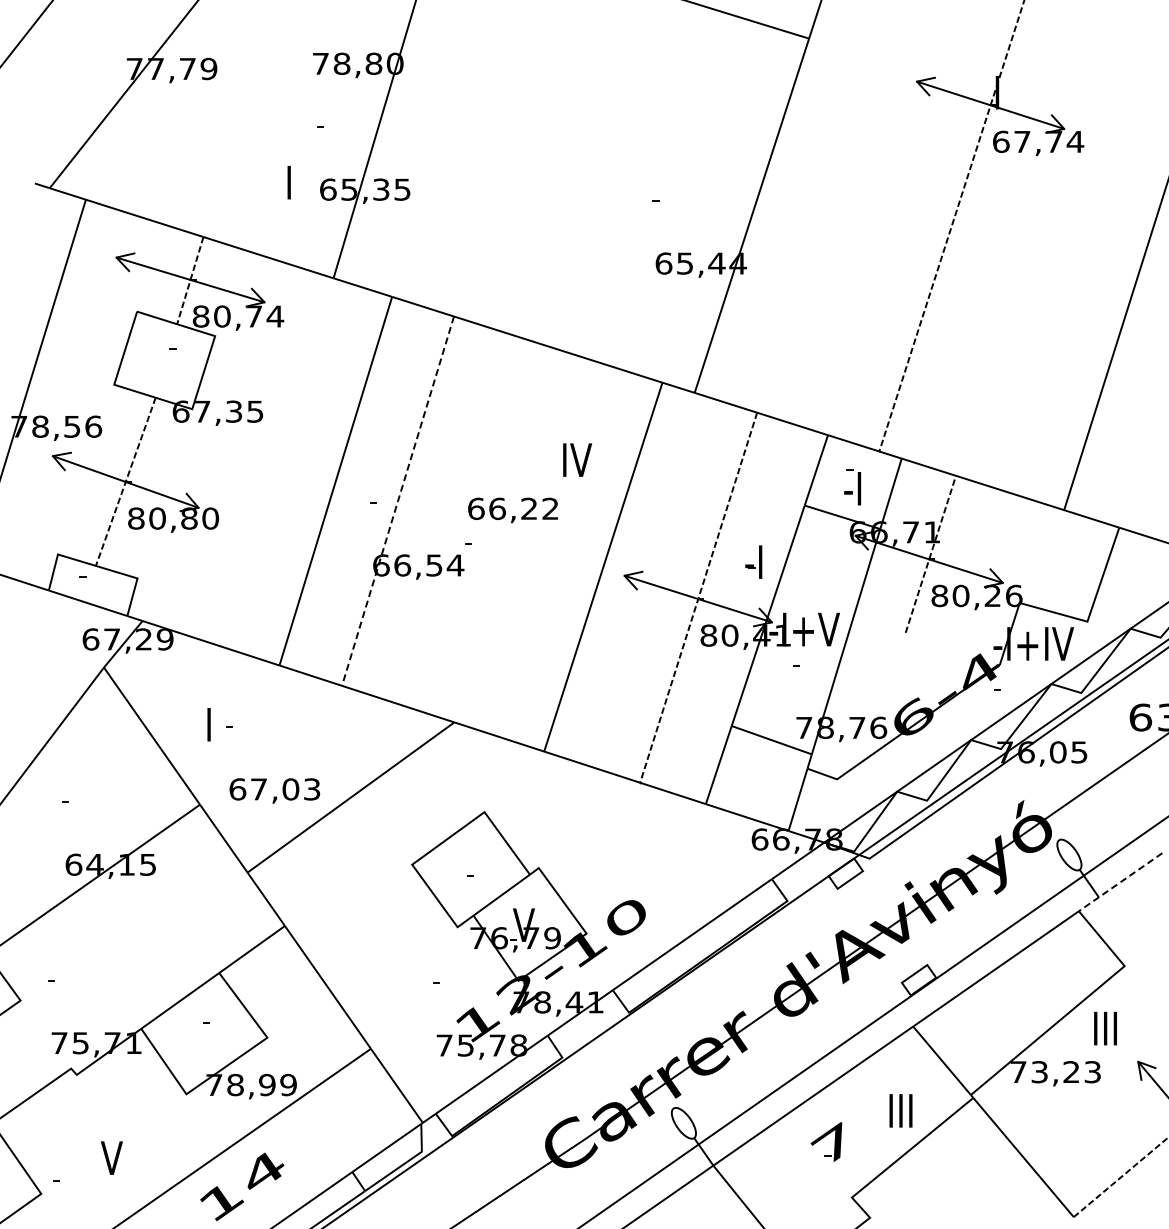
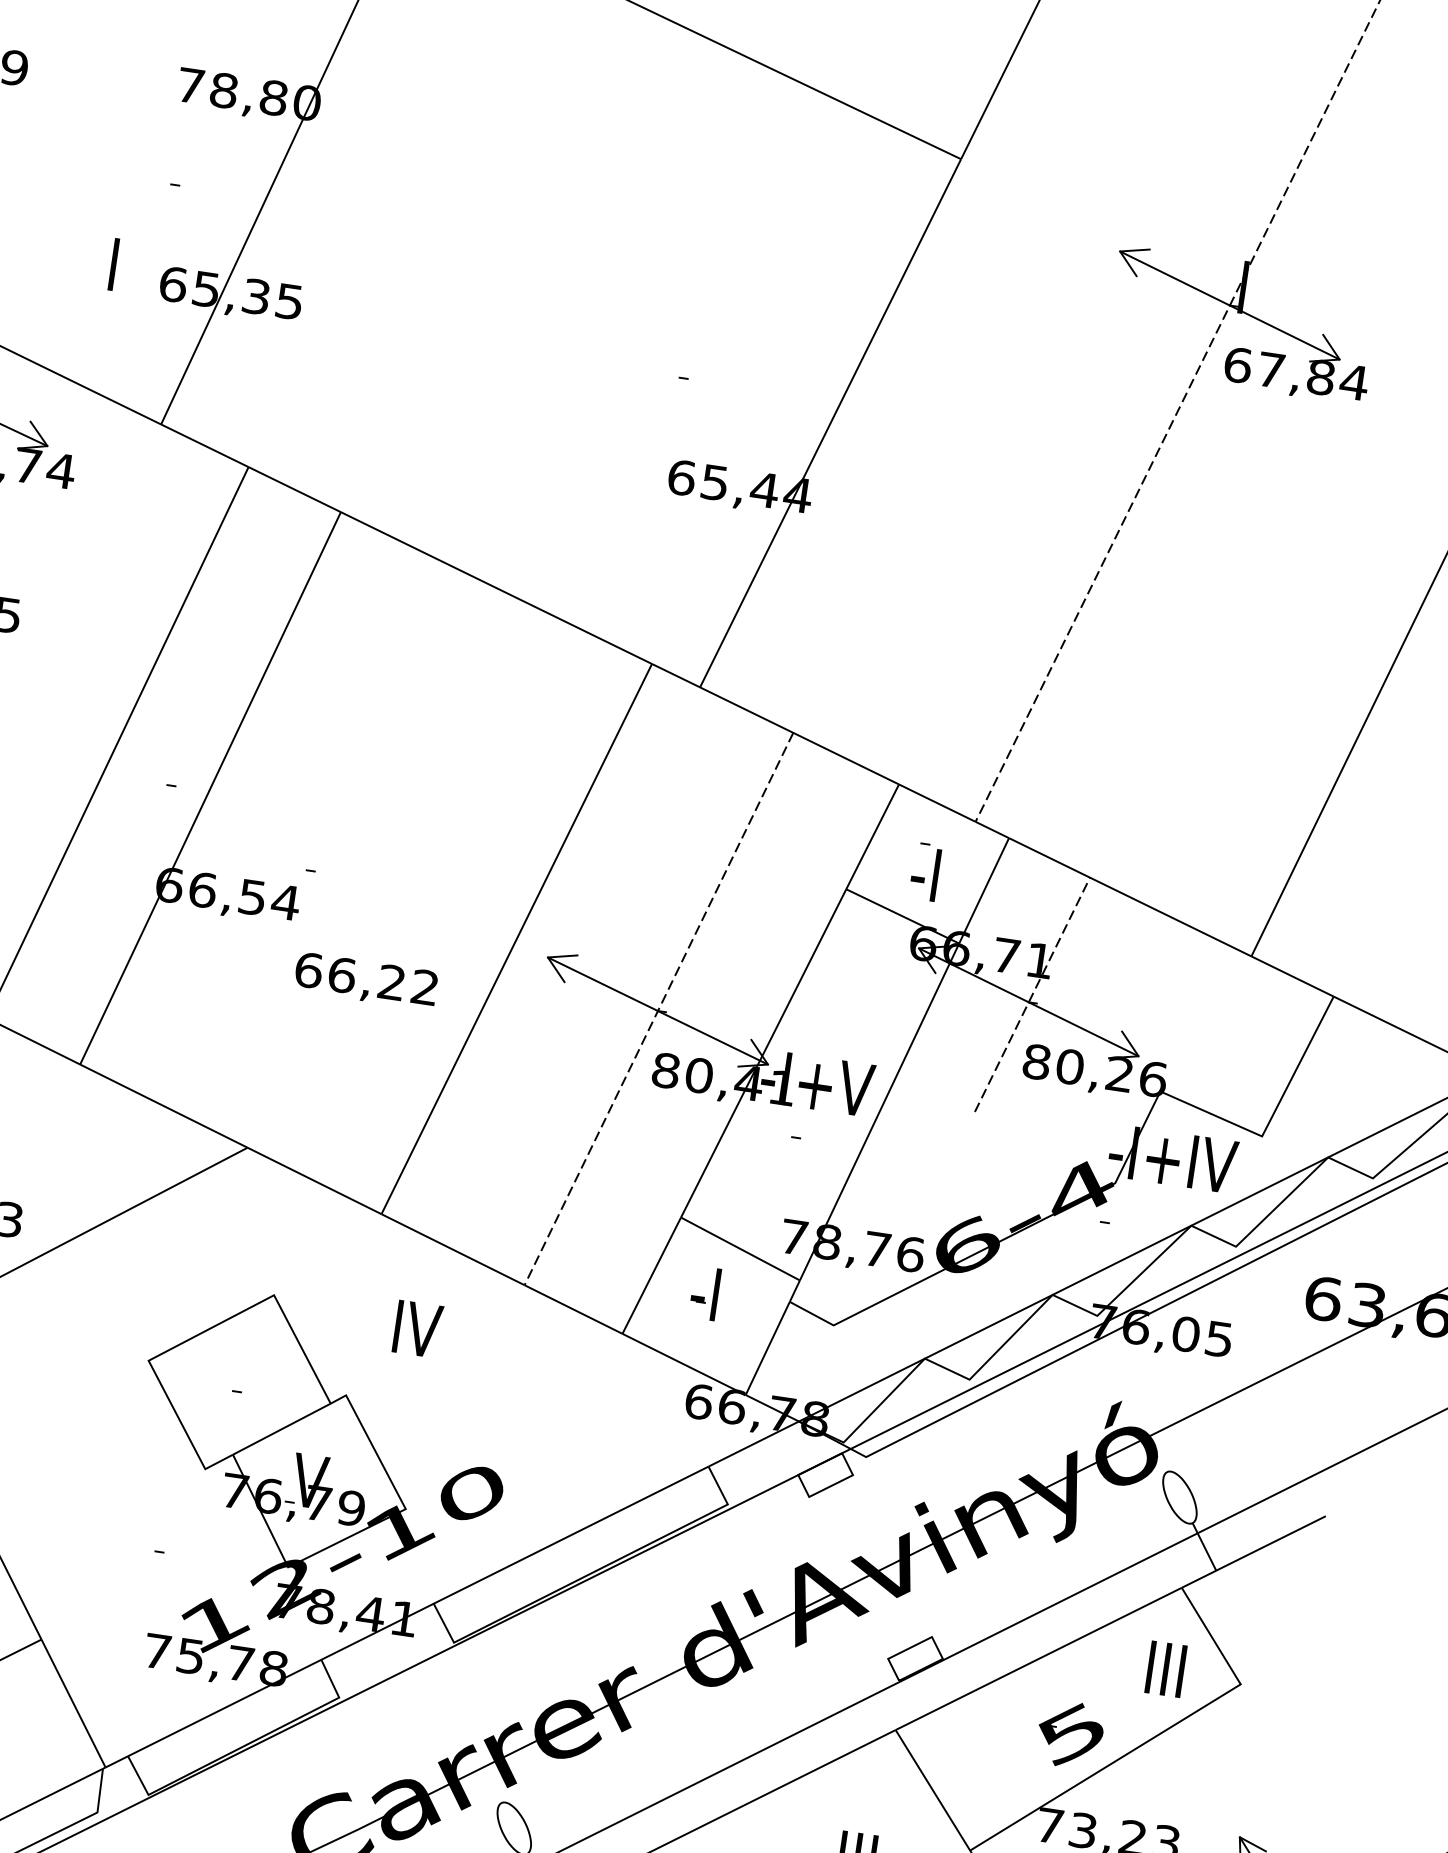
text: (1054, 142) -> (1321, 378), 67,74 -> 67,84
text: (577, 459) -> (417, 1328), moved
line: (398, 501) -> (211, 788), dashed -> solid
text: (512, 510) -> (365, 981), moved
part: (753, 561) -> (704, 1292), moved
line: (1120, 882) -> (1253, 1552), dashed -> solid
part: (1022, 1013) -> (1069, 1734), added
text: (1105, 1028) -> (1165, 1669), moved

